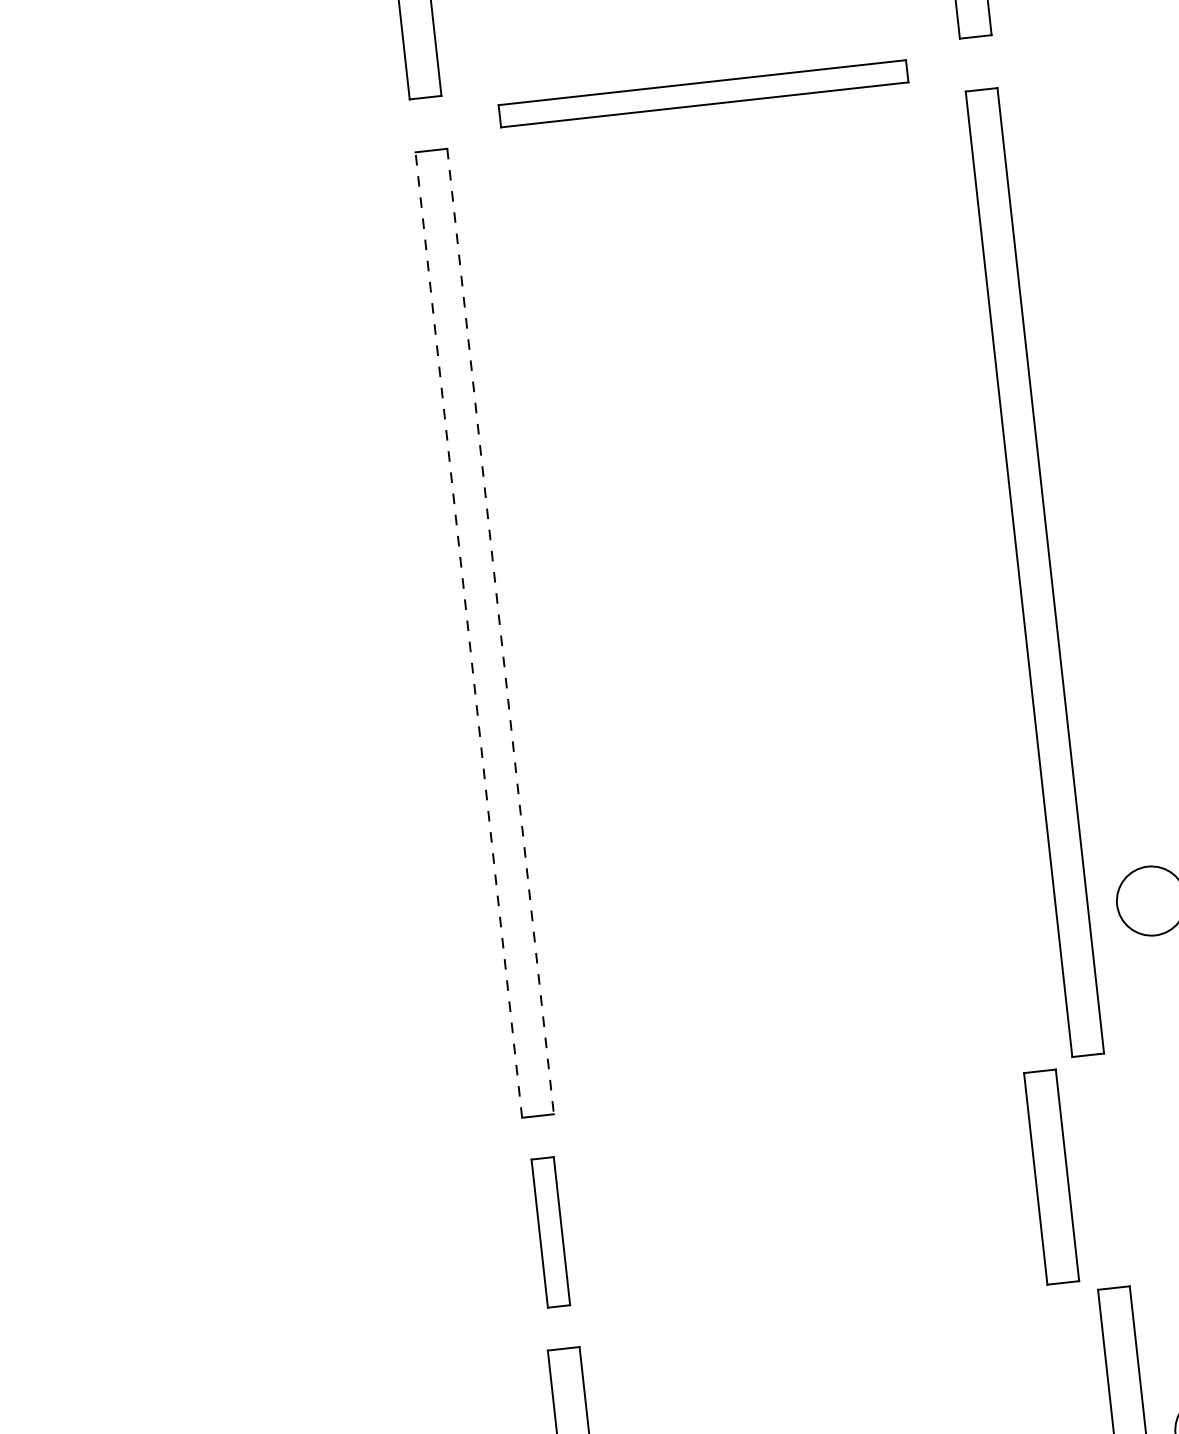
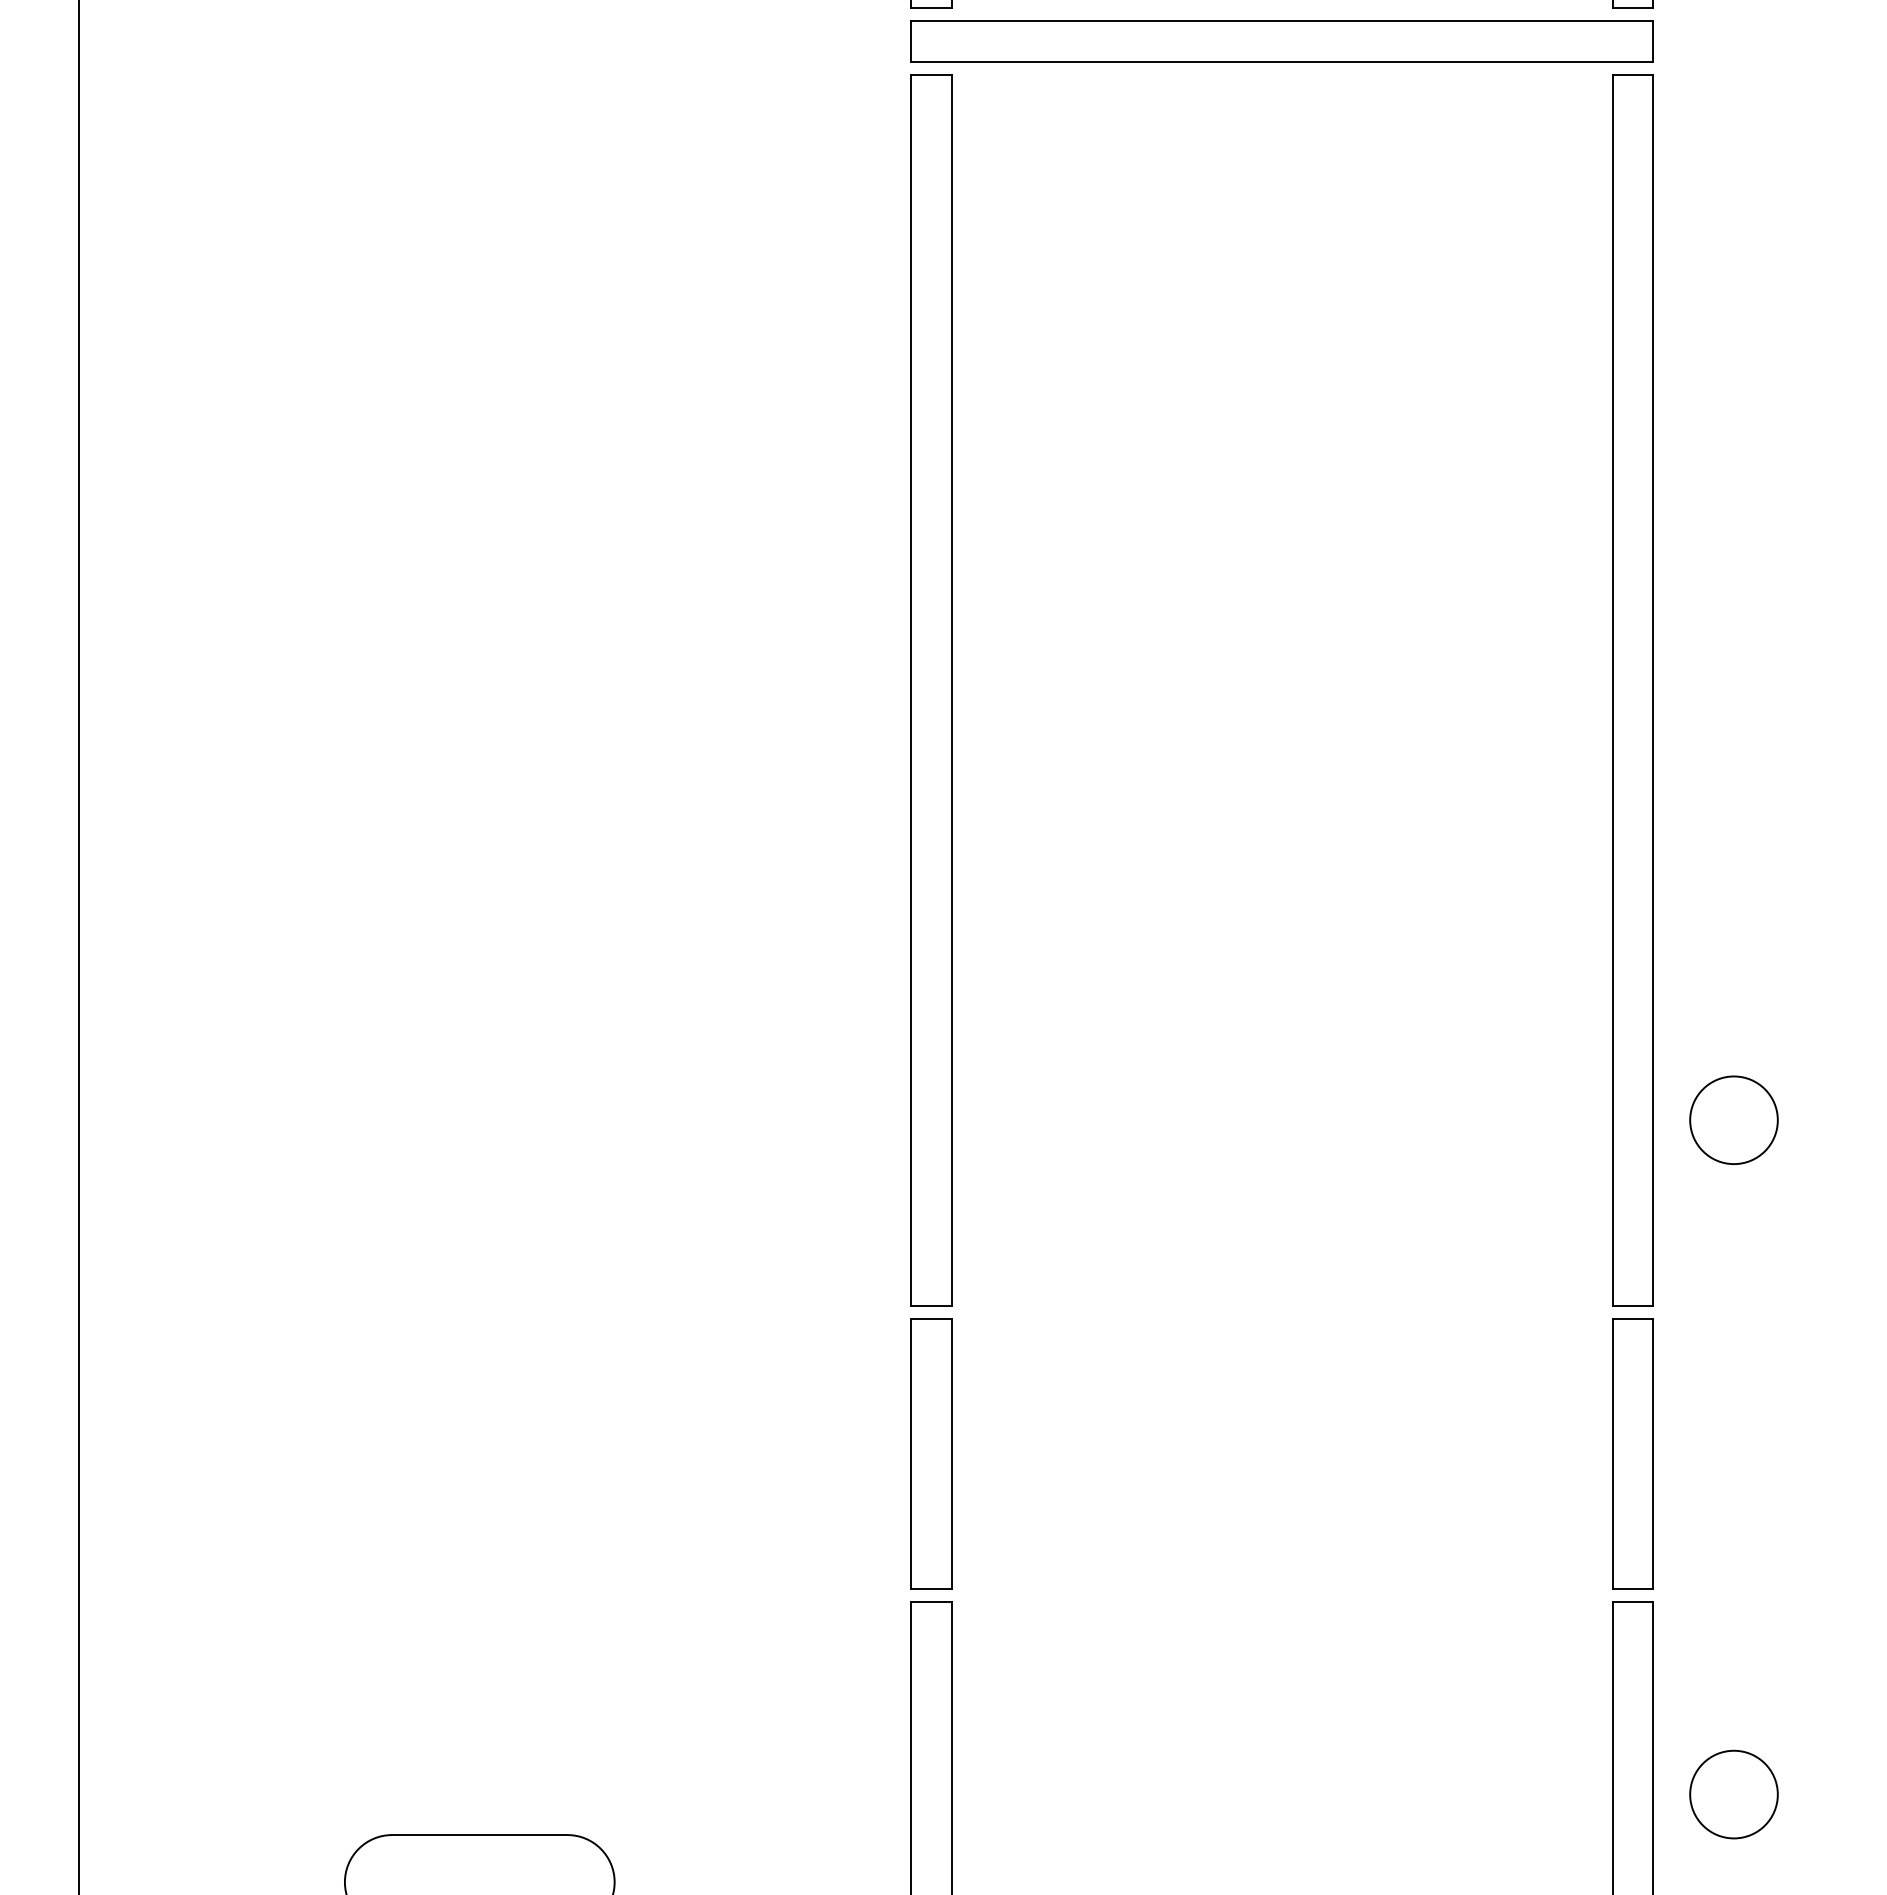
part: (703, 93) -> (1281, 41), size x1.43
line: (500, 631) -> (951, 690), dashed -> solid
line: (468, 634) -> (911, 689), dashed -> solid
part: (1051, 1176) -> (1632, 1453), moved
part: (550, 1231) -> (931, 1453), size x1.43

